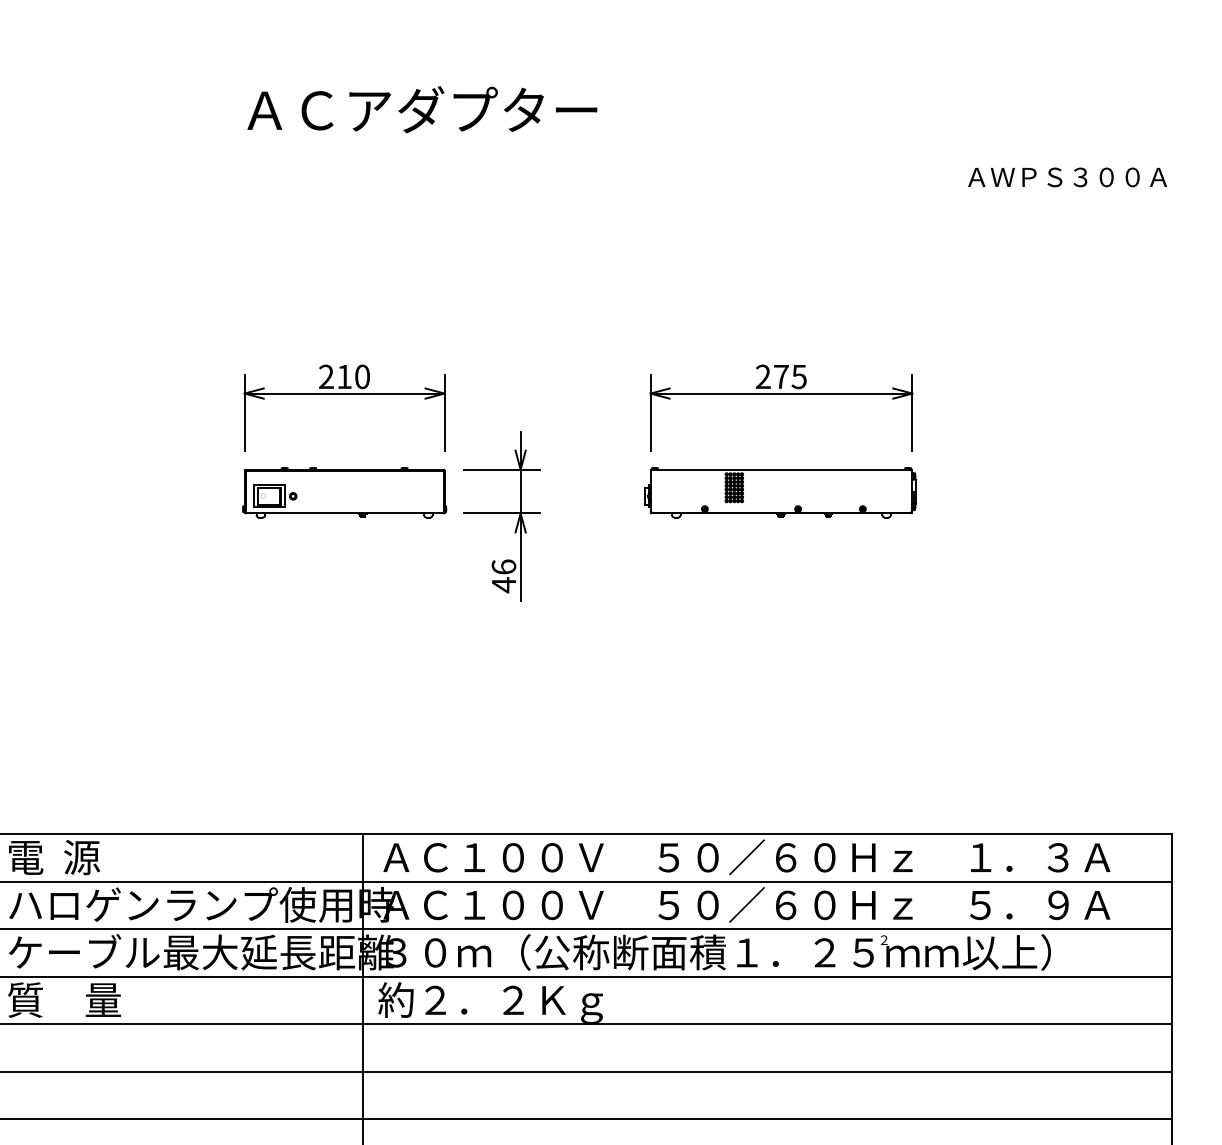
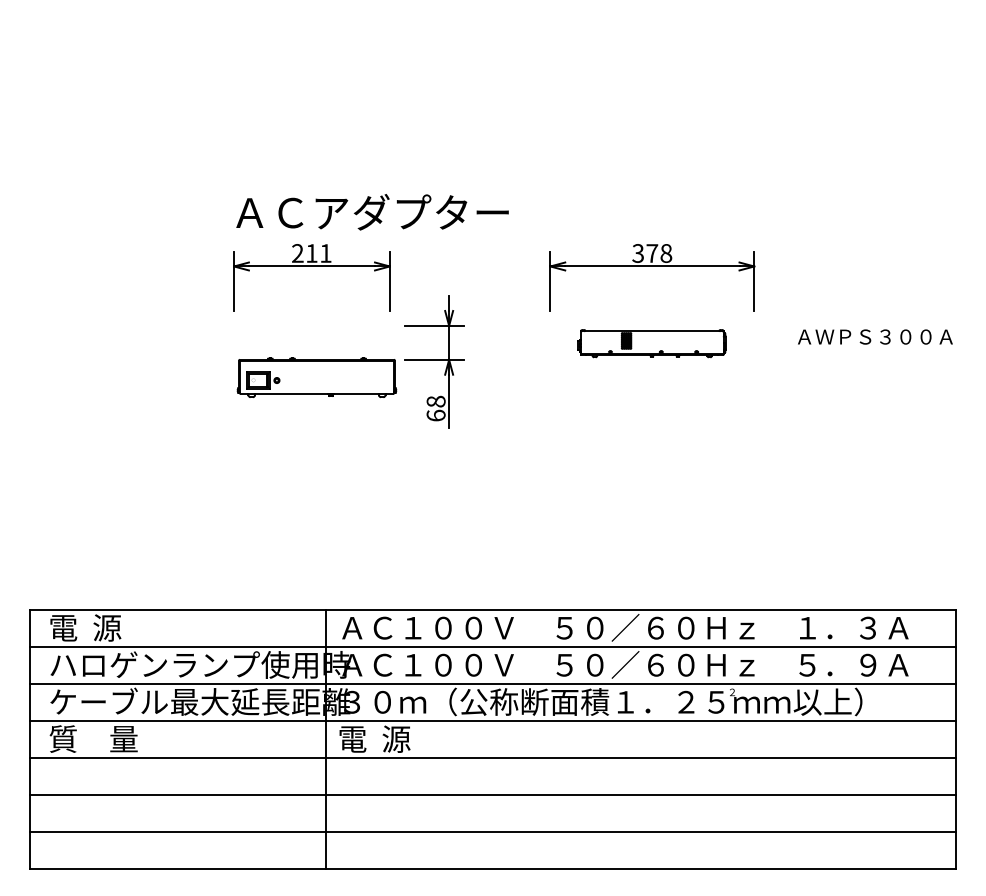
text: (422, 109) -> (372, 212), moved
text: (1067, 176) -> (875, 336), moved
text: (361, 376) -> (325, 253), 210 -> 211
text: (781, 376) -> (652, 253), 275 -> 378
part: (344, 492) -> (316, 377), moved
part: (780, 492) -> (651, 343), size x0.7
text: (503, 575) -> (435, 408), 46 -> 68
text: (490, 1001) -> (425, 740), 約２．２Ｋｇ -> 電  源

